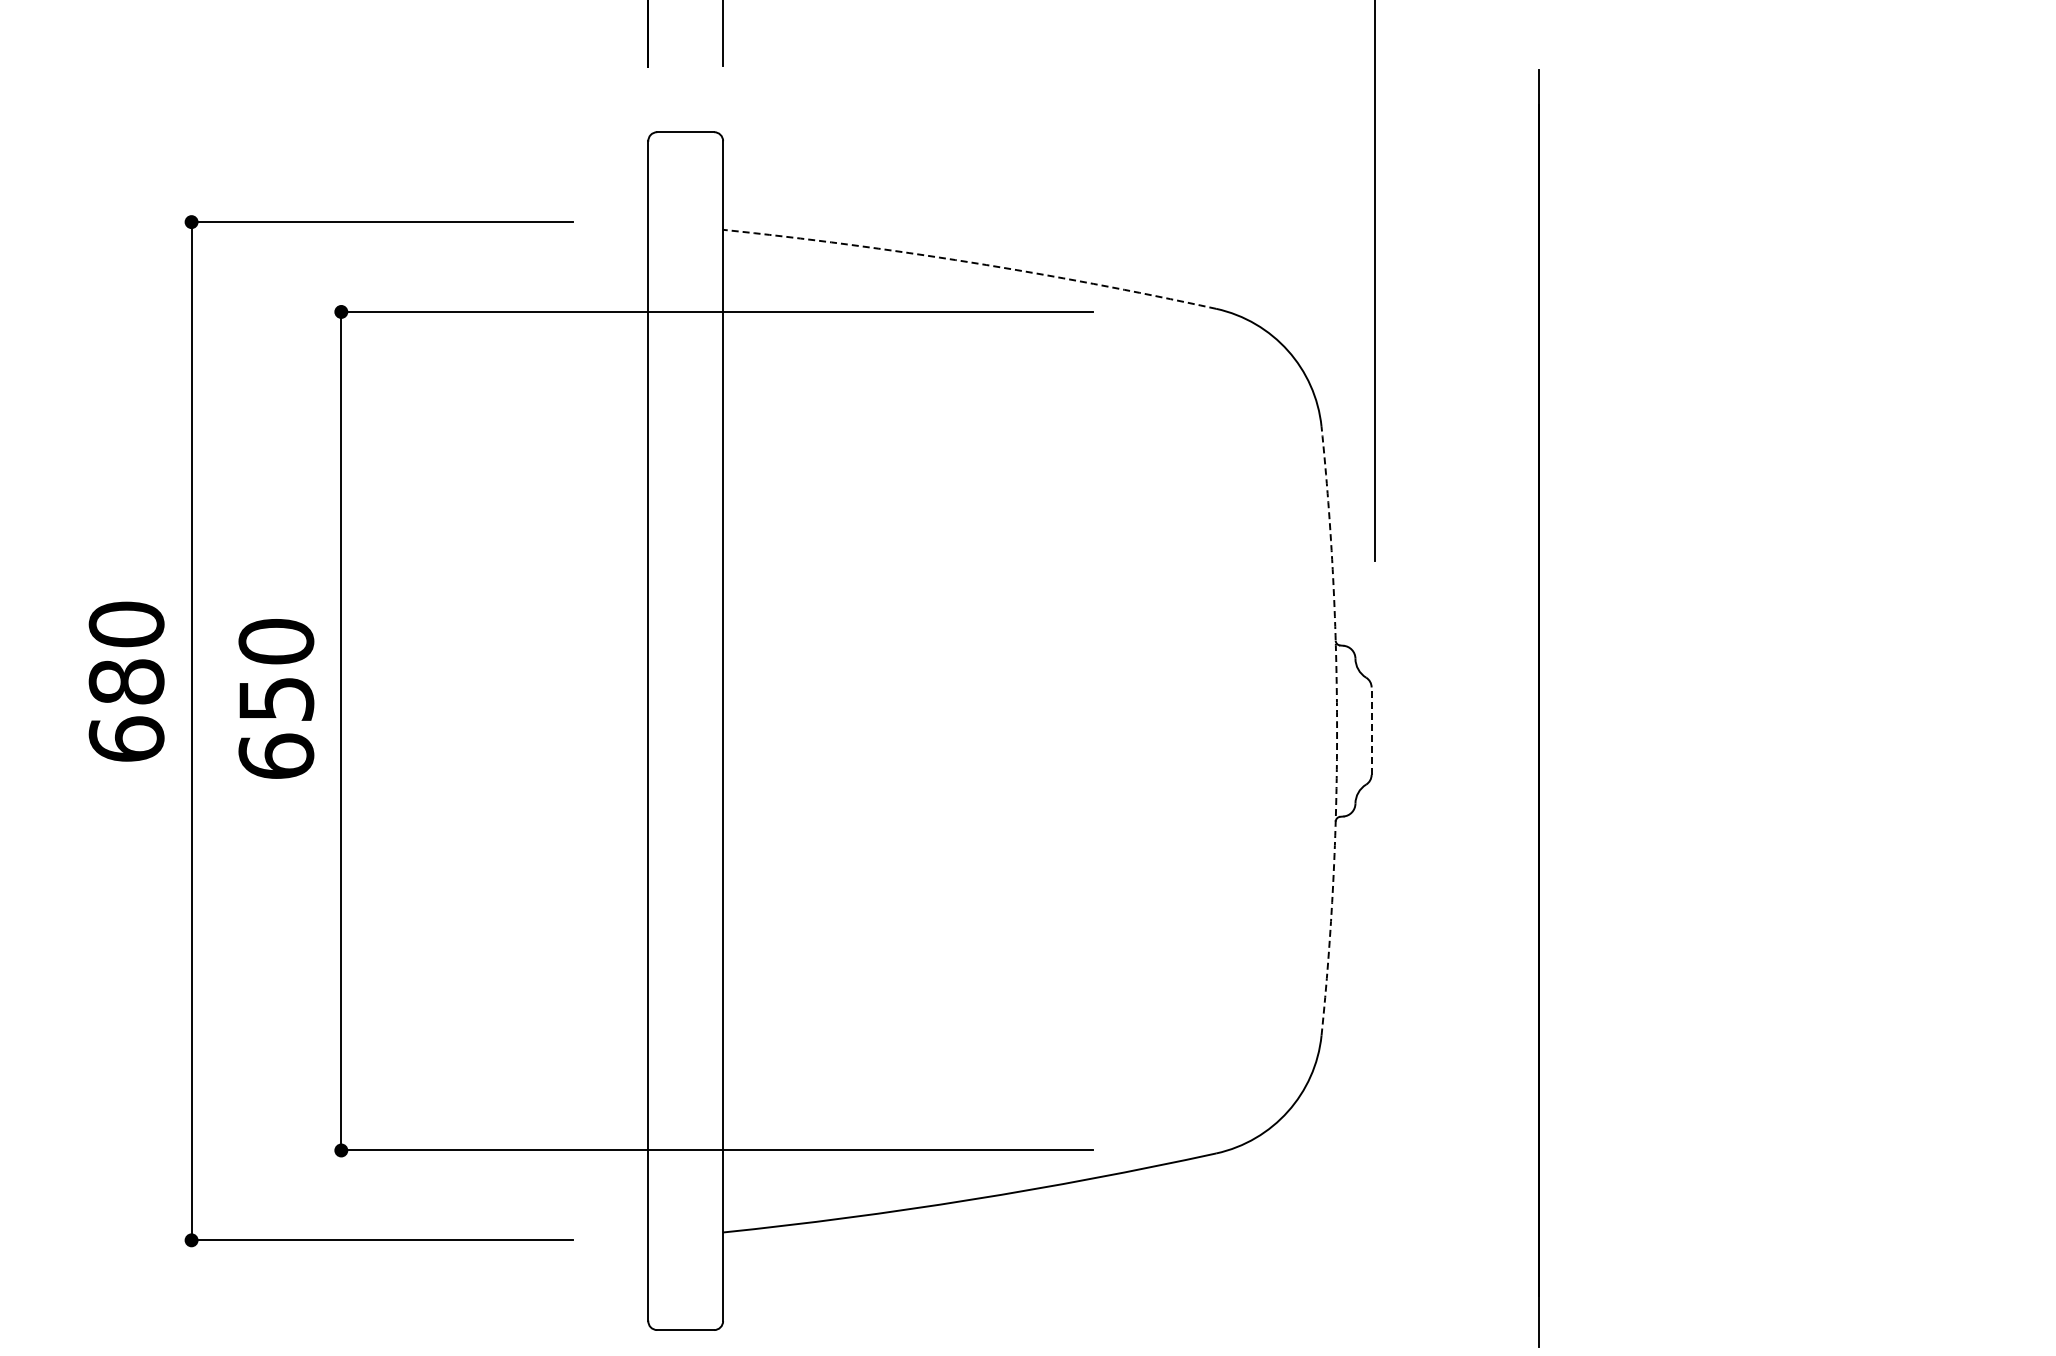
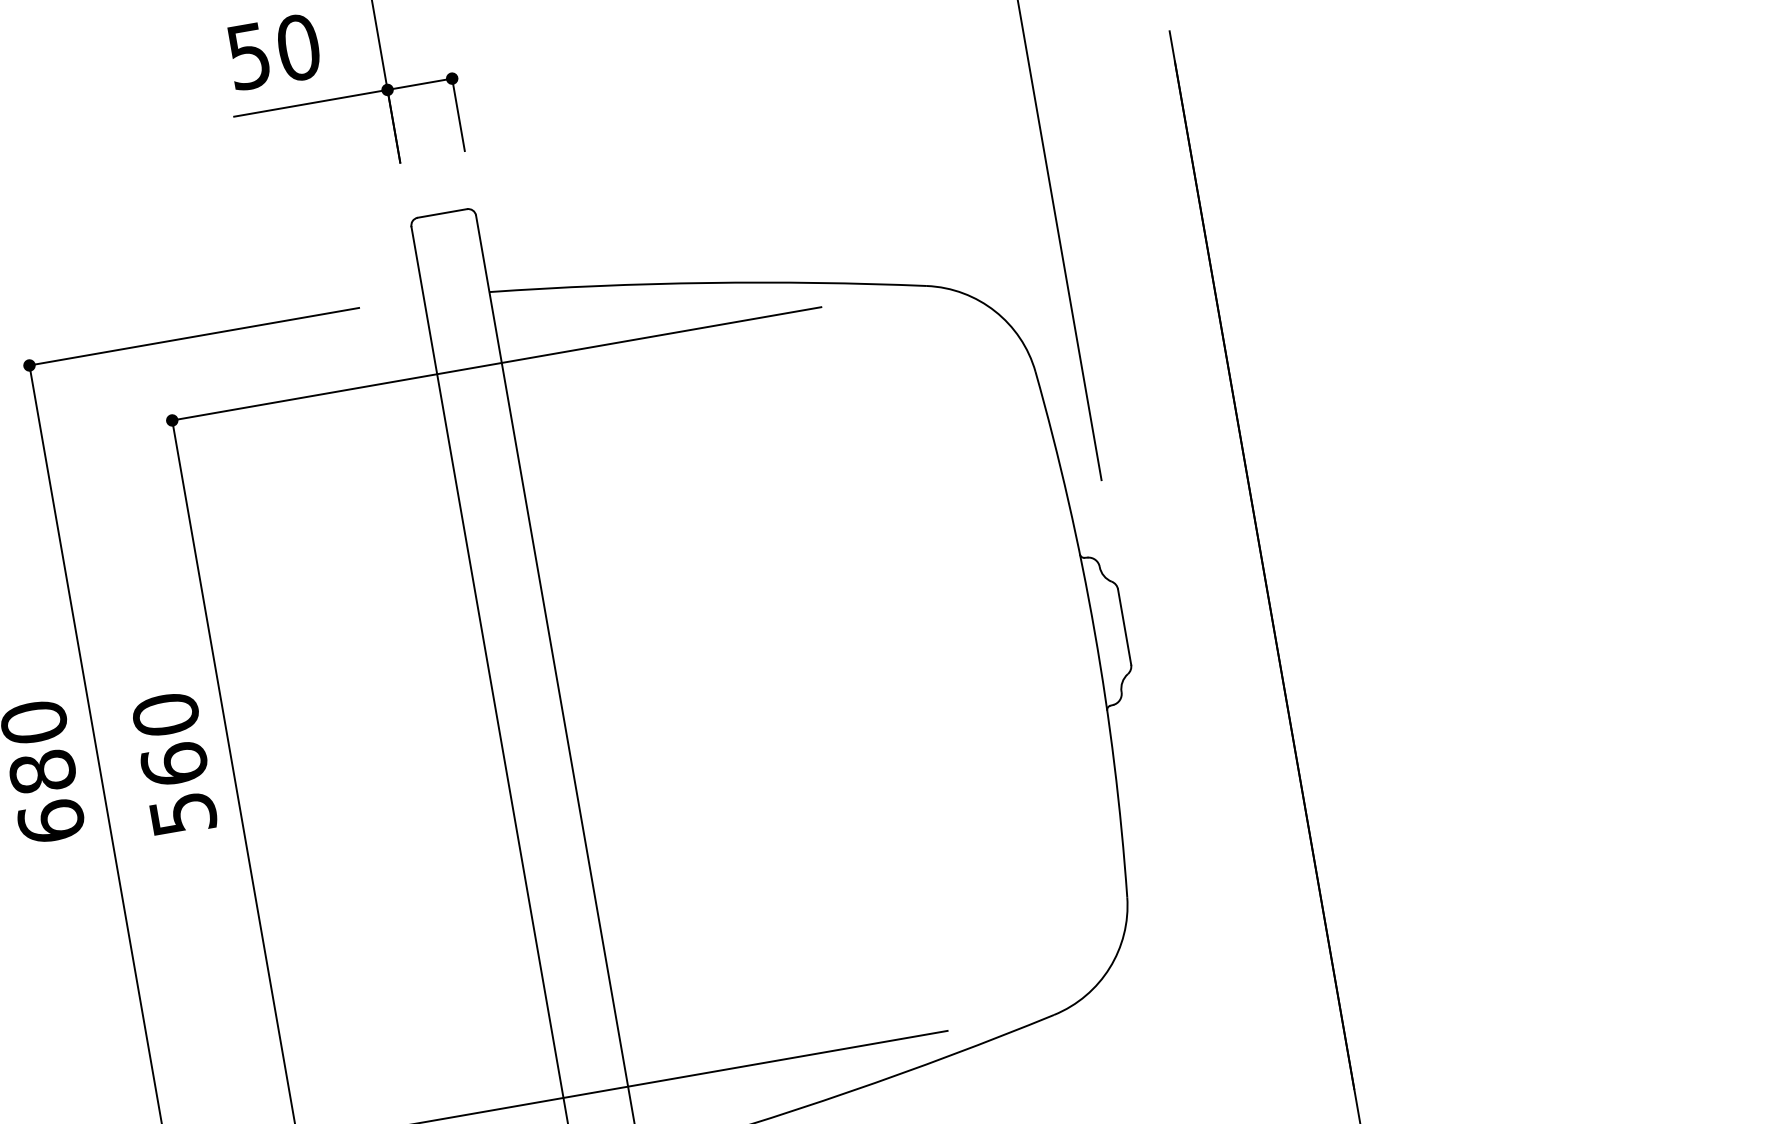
arc: (970, 262) -> (707, 283), dashed -> solid
text: (276, 727) -> (178, 788), 650 -> 560
arc: (1337, 731) -> (1095, 632), dashed -> solid
line: (1371, 731) -> (1124, 627), dashed -> solid

